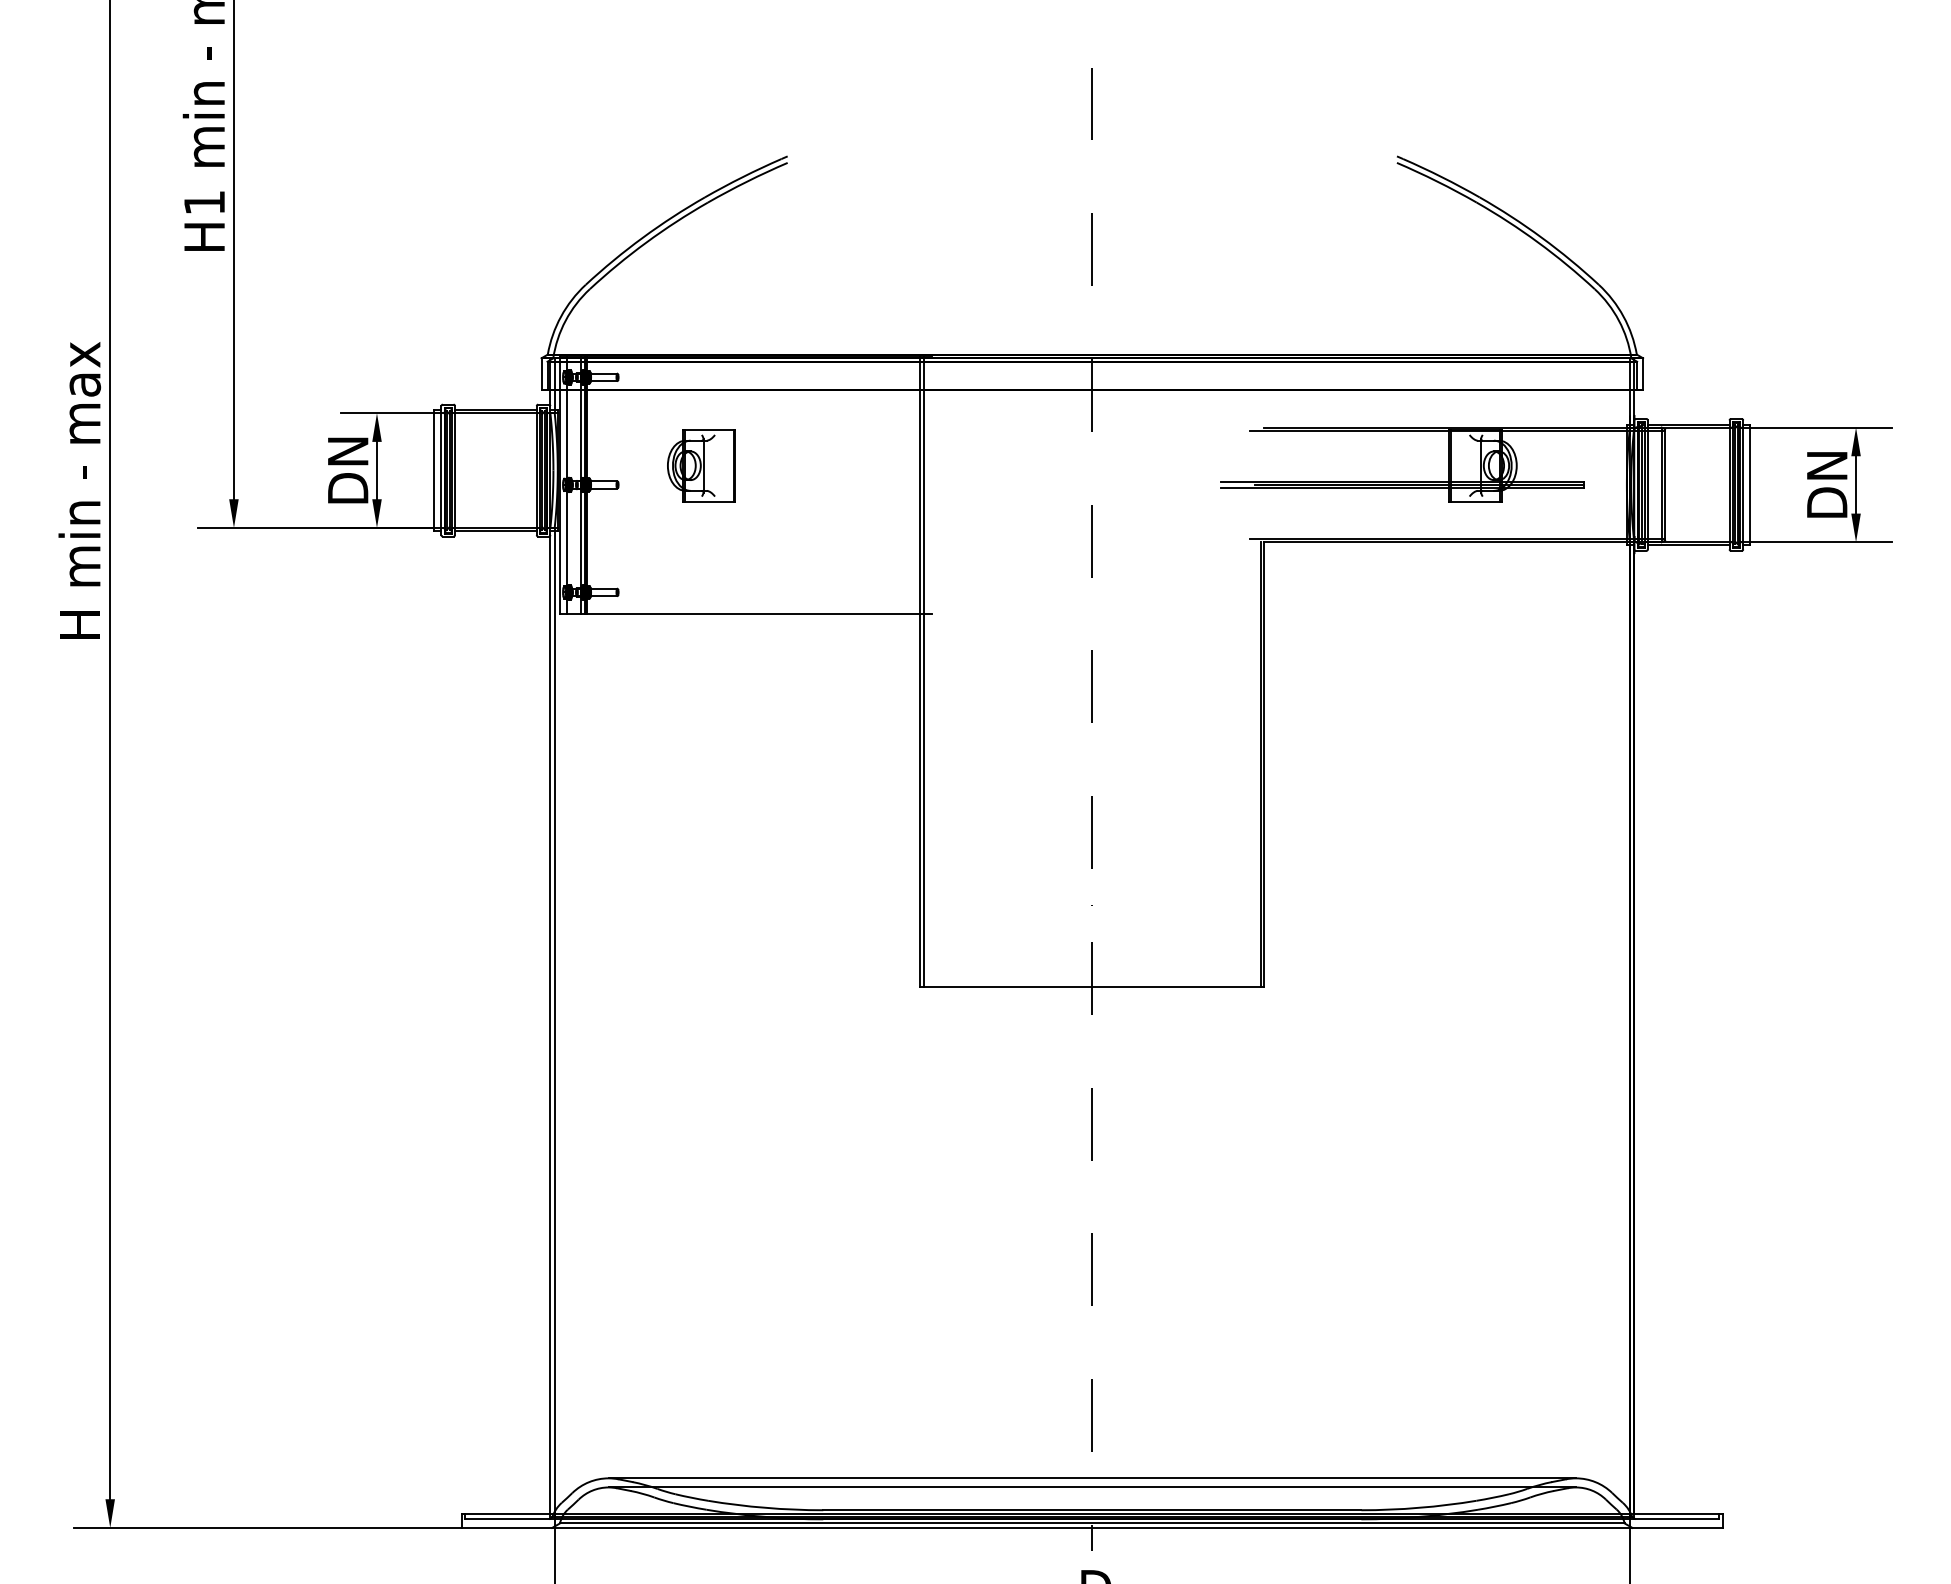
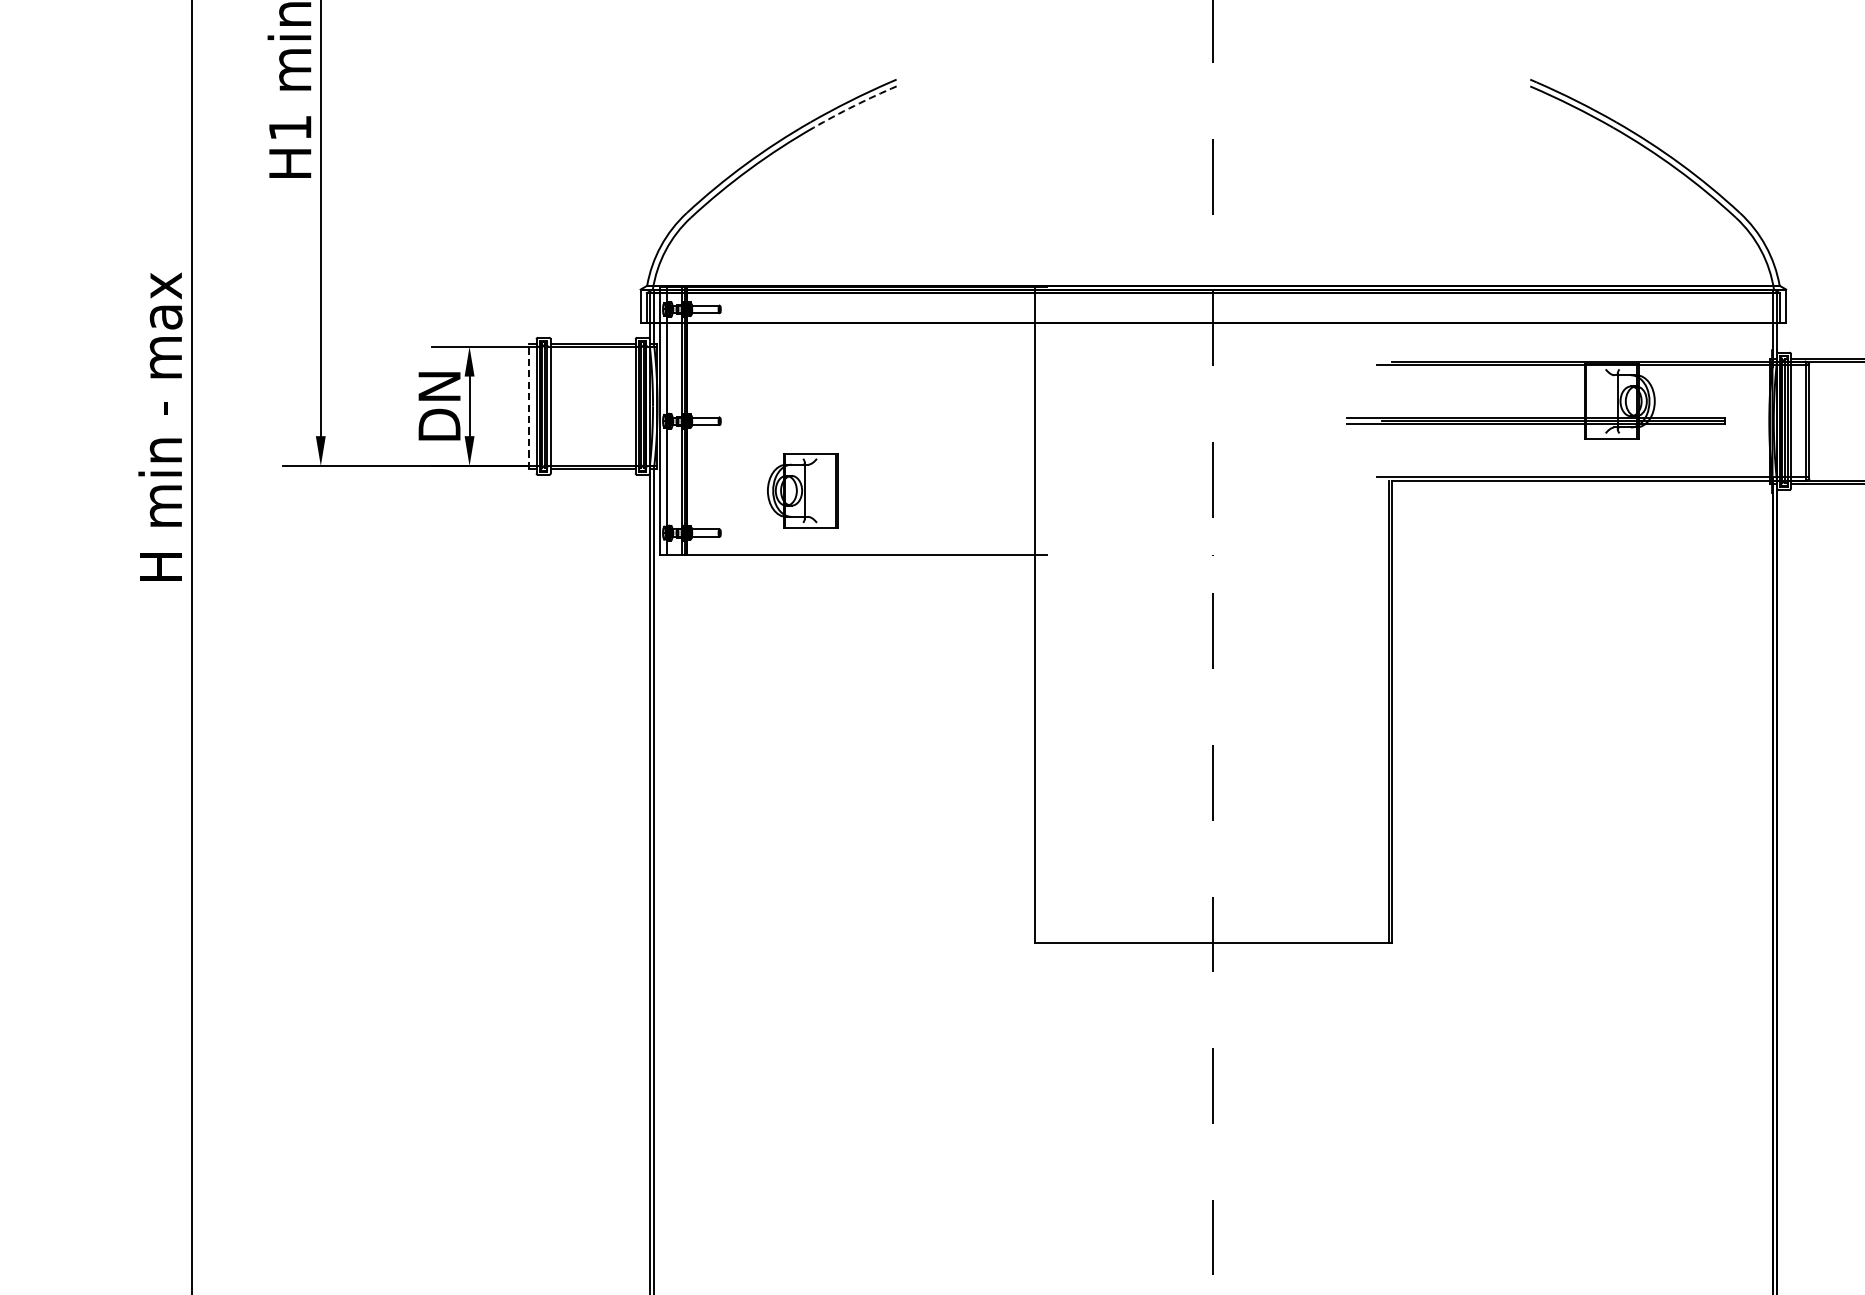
arc: (747, 181) -> (854, 105), solid -> dashed
part: (701, 465) -> (802, 490), moved
line: (434, 470) -> (529, 406), solid -> dashed
line: (923, 670) -> (1037, 614), removed

